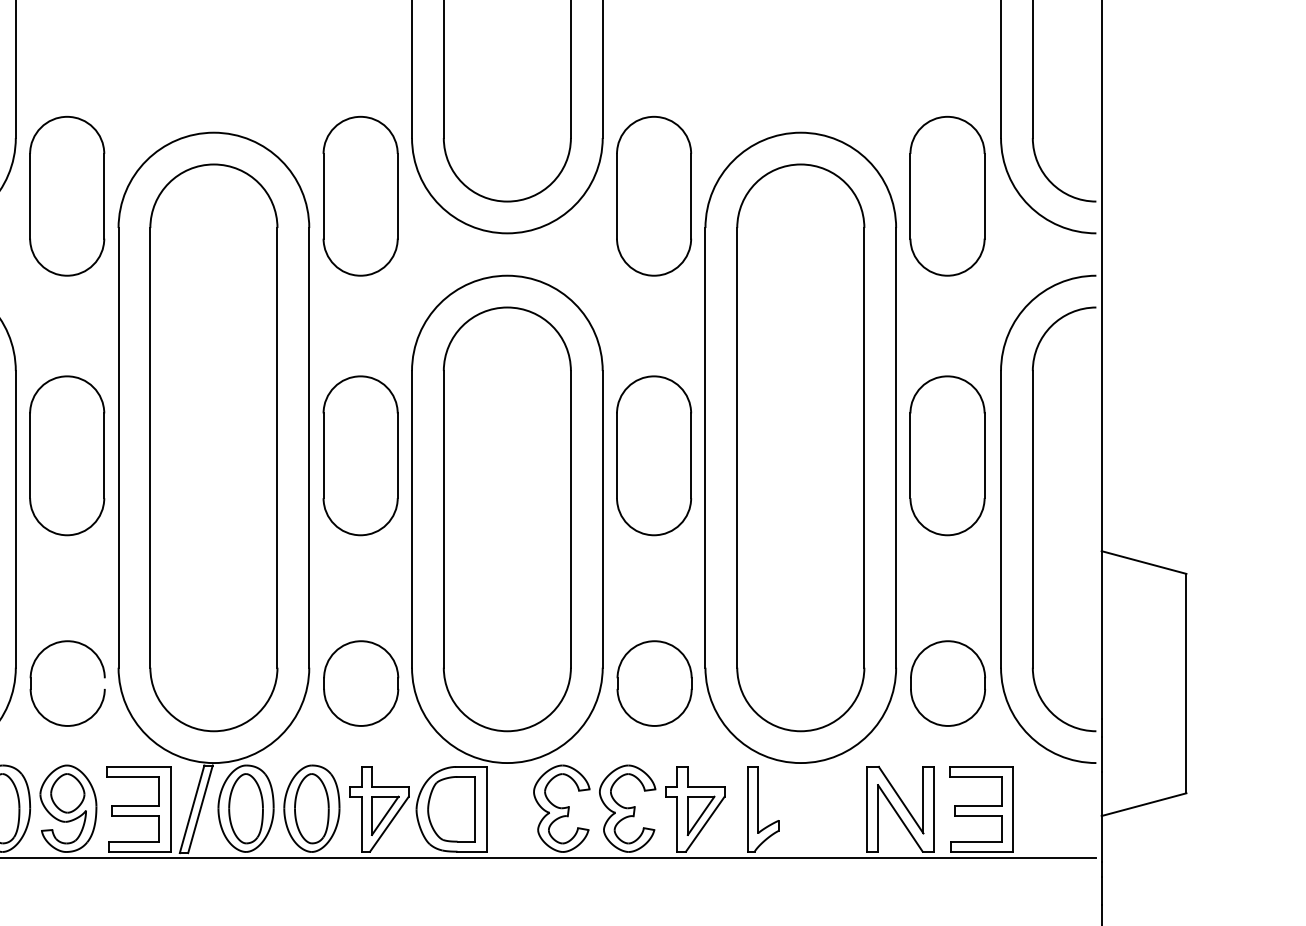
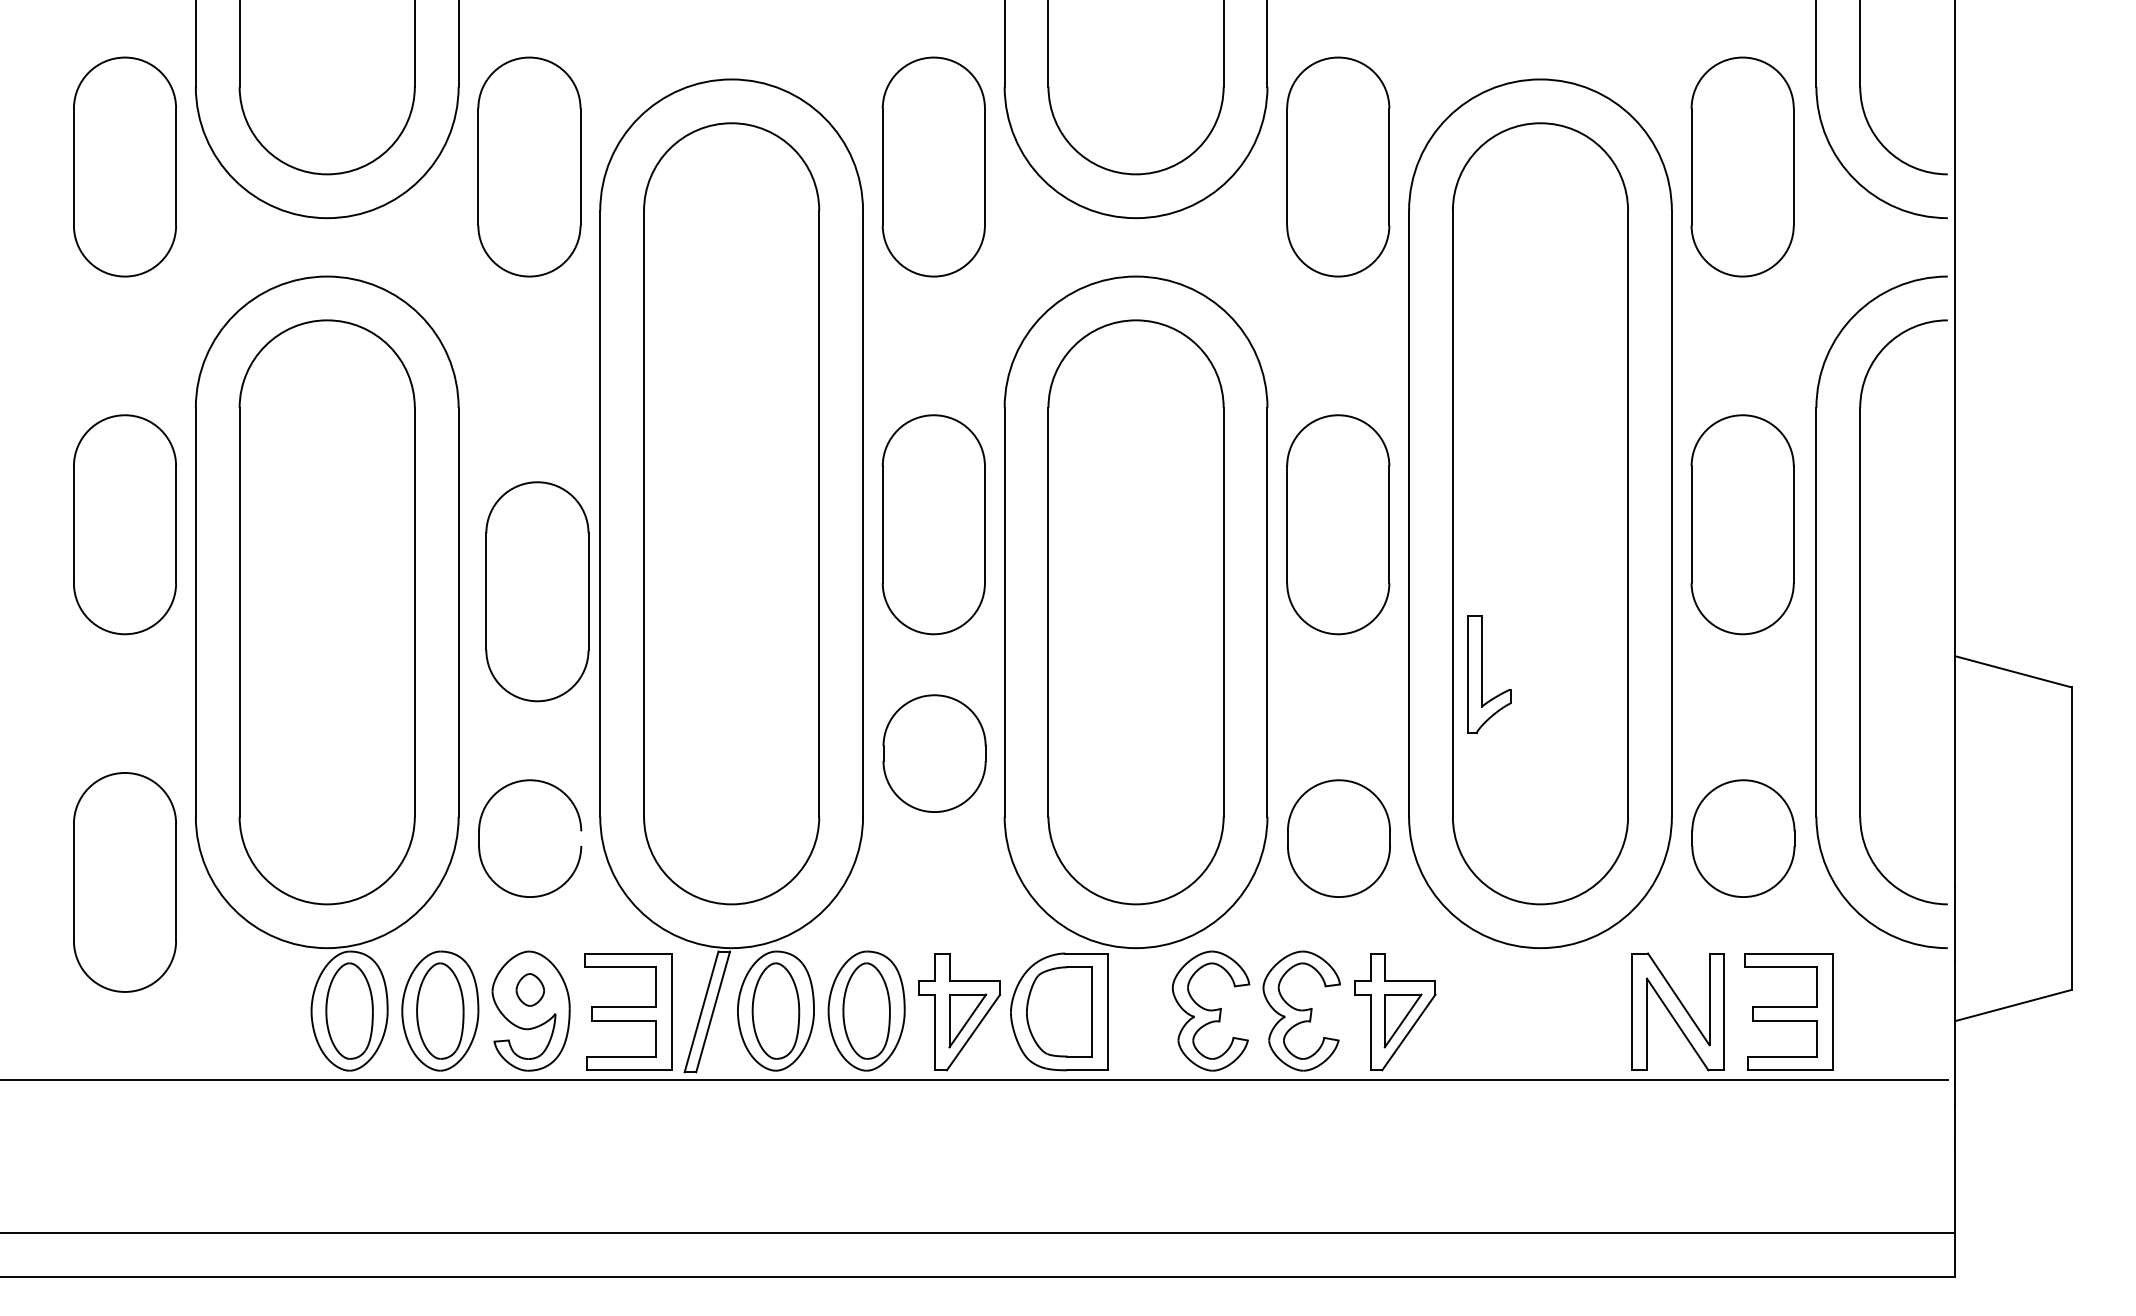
part: (67, 455) -> (537, 591), moved
part: (361, 683) -> (934, 753), moved
part: (67, 793) -> (530, 989), size x0.6
part: (758, 809) -> (1482, 674), moved

